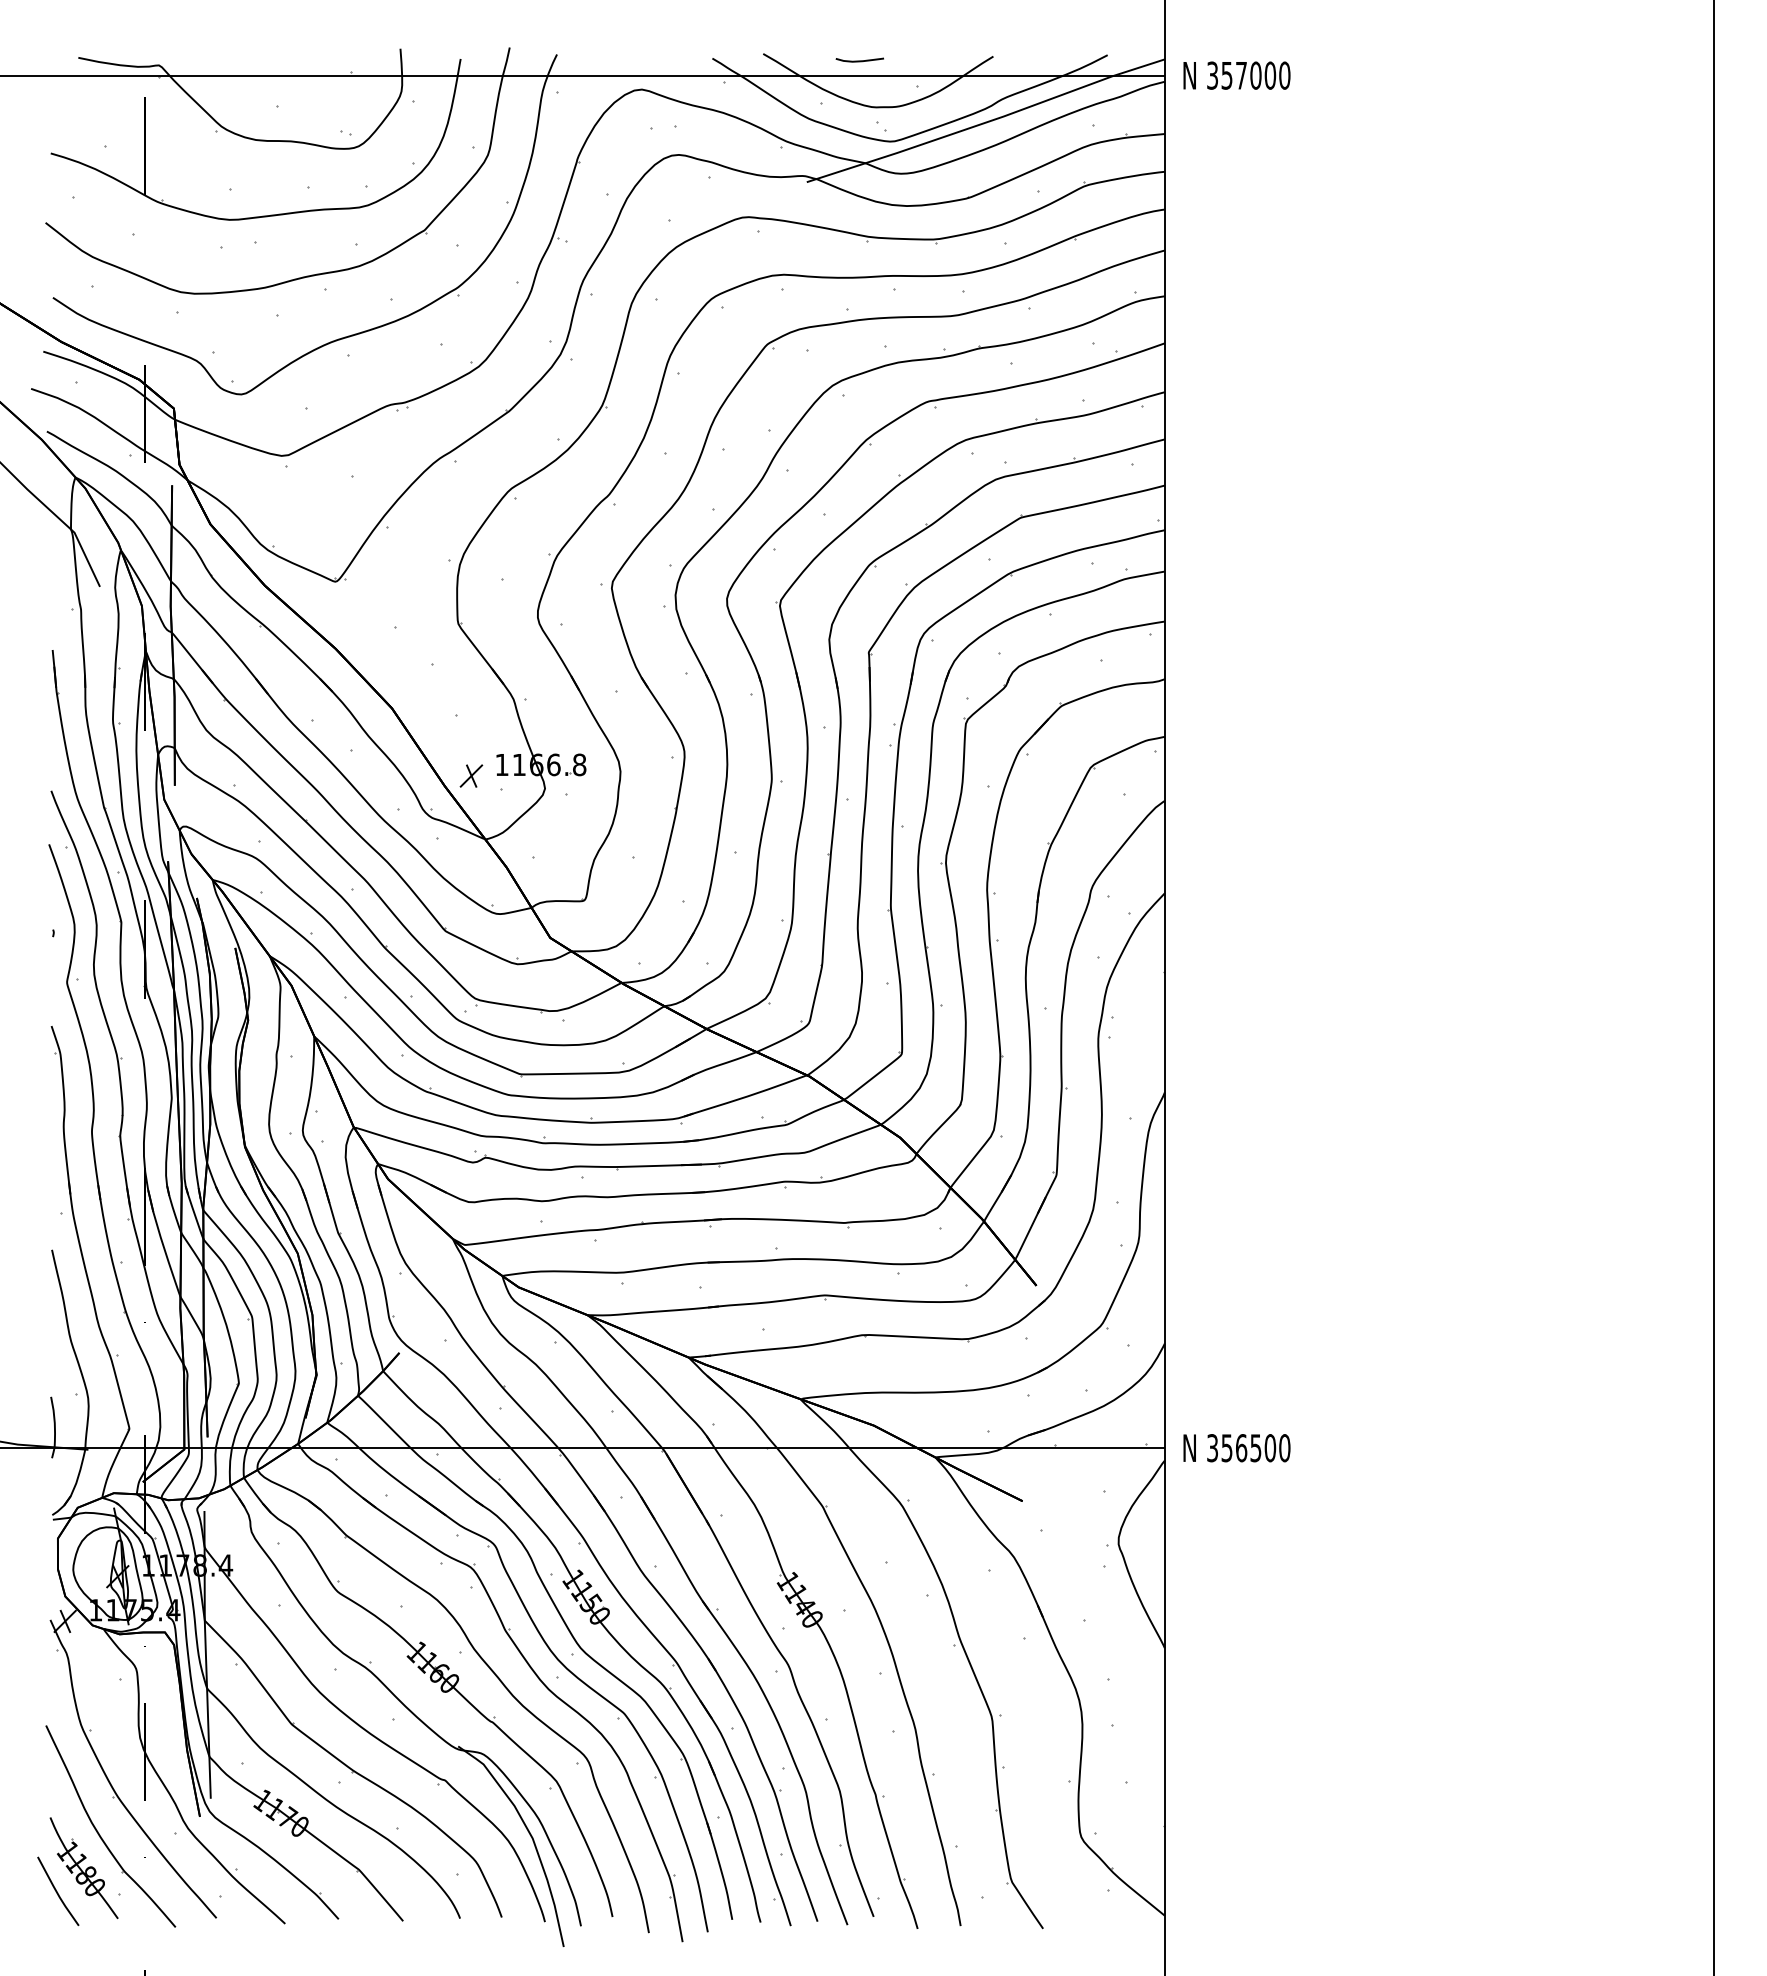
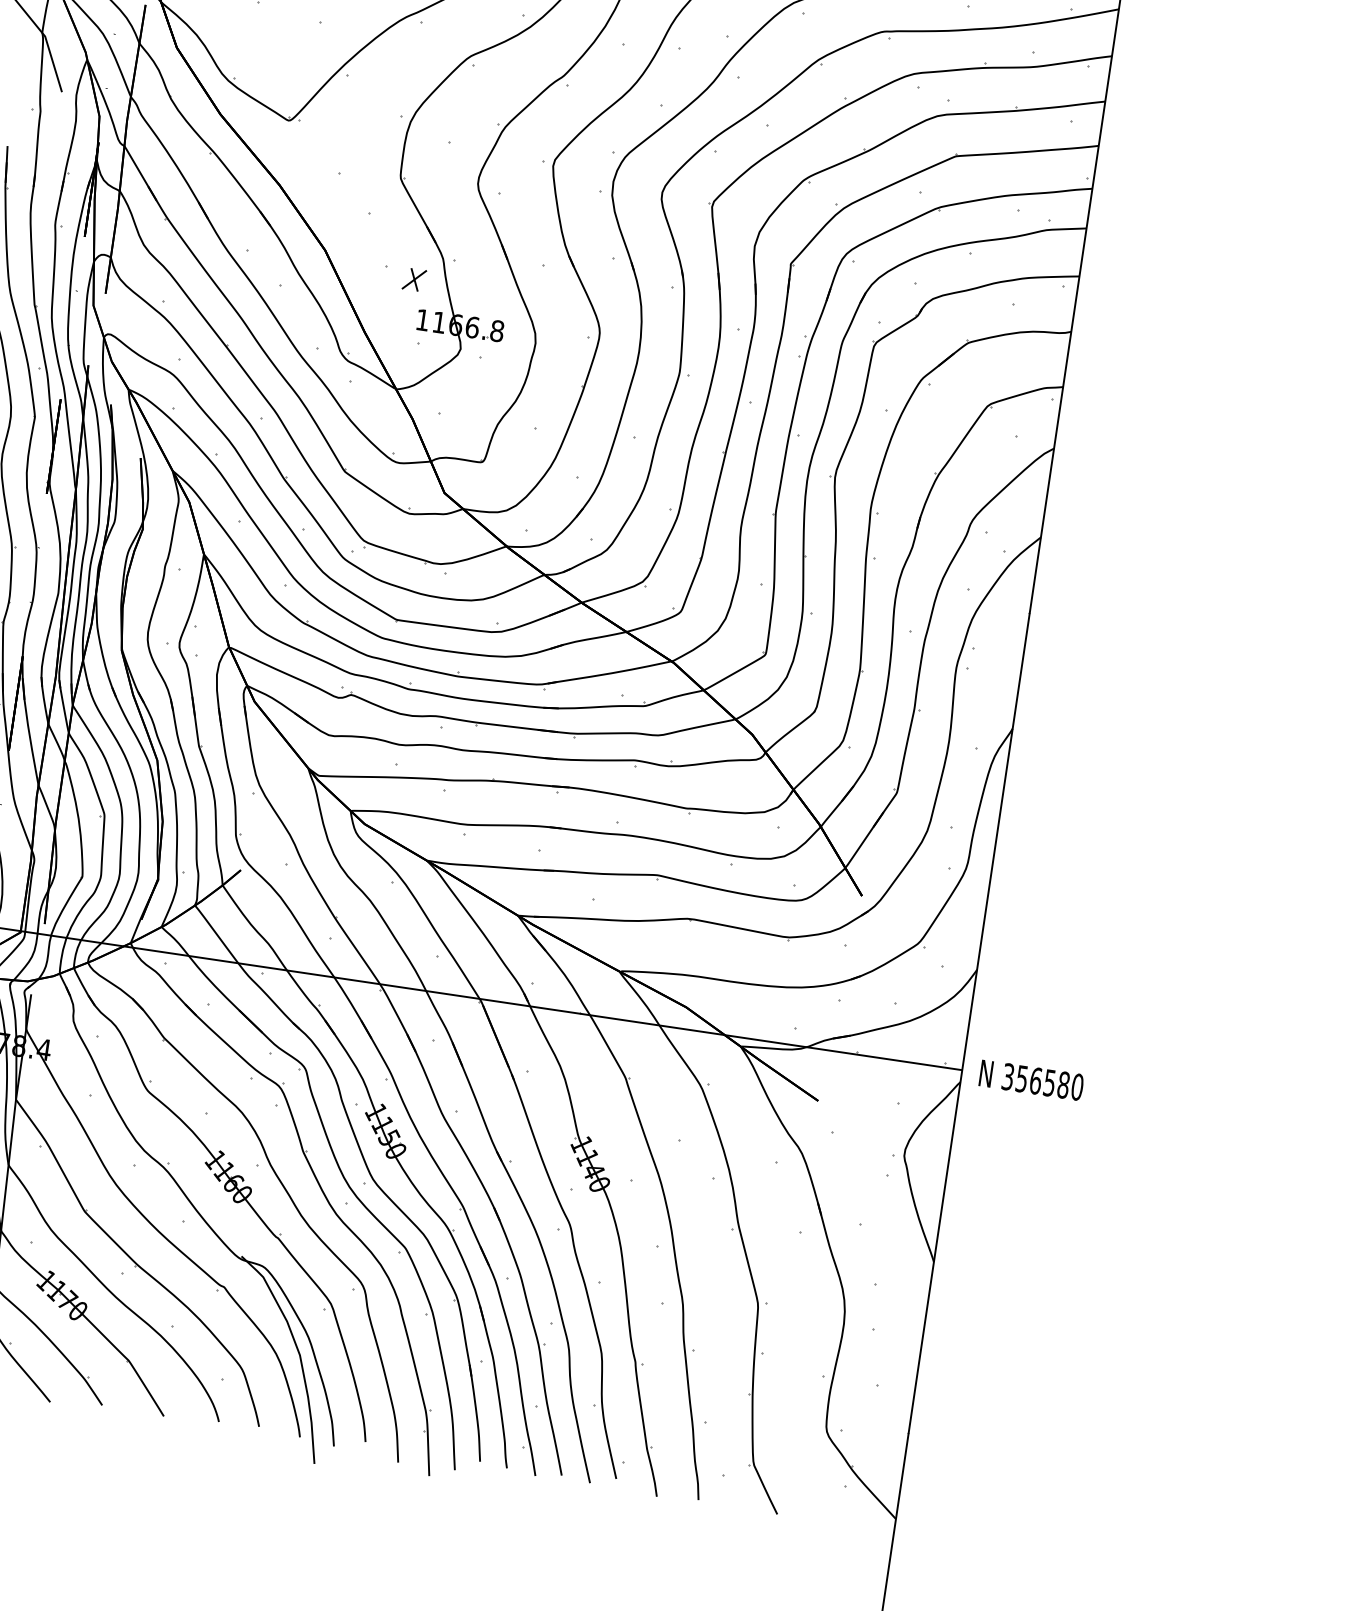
part: (471, 775) -> (414, 279), moved
text: (1270, 1447) -> (1063, 1084), 356500 -> 356580

